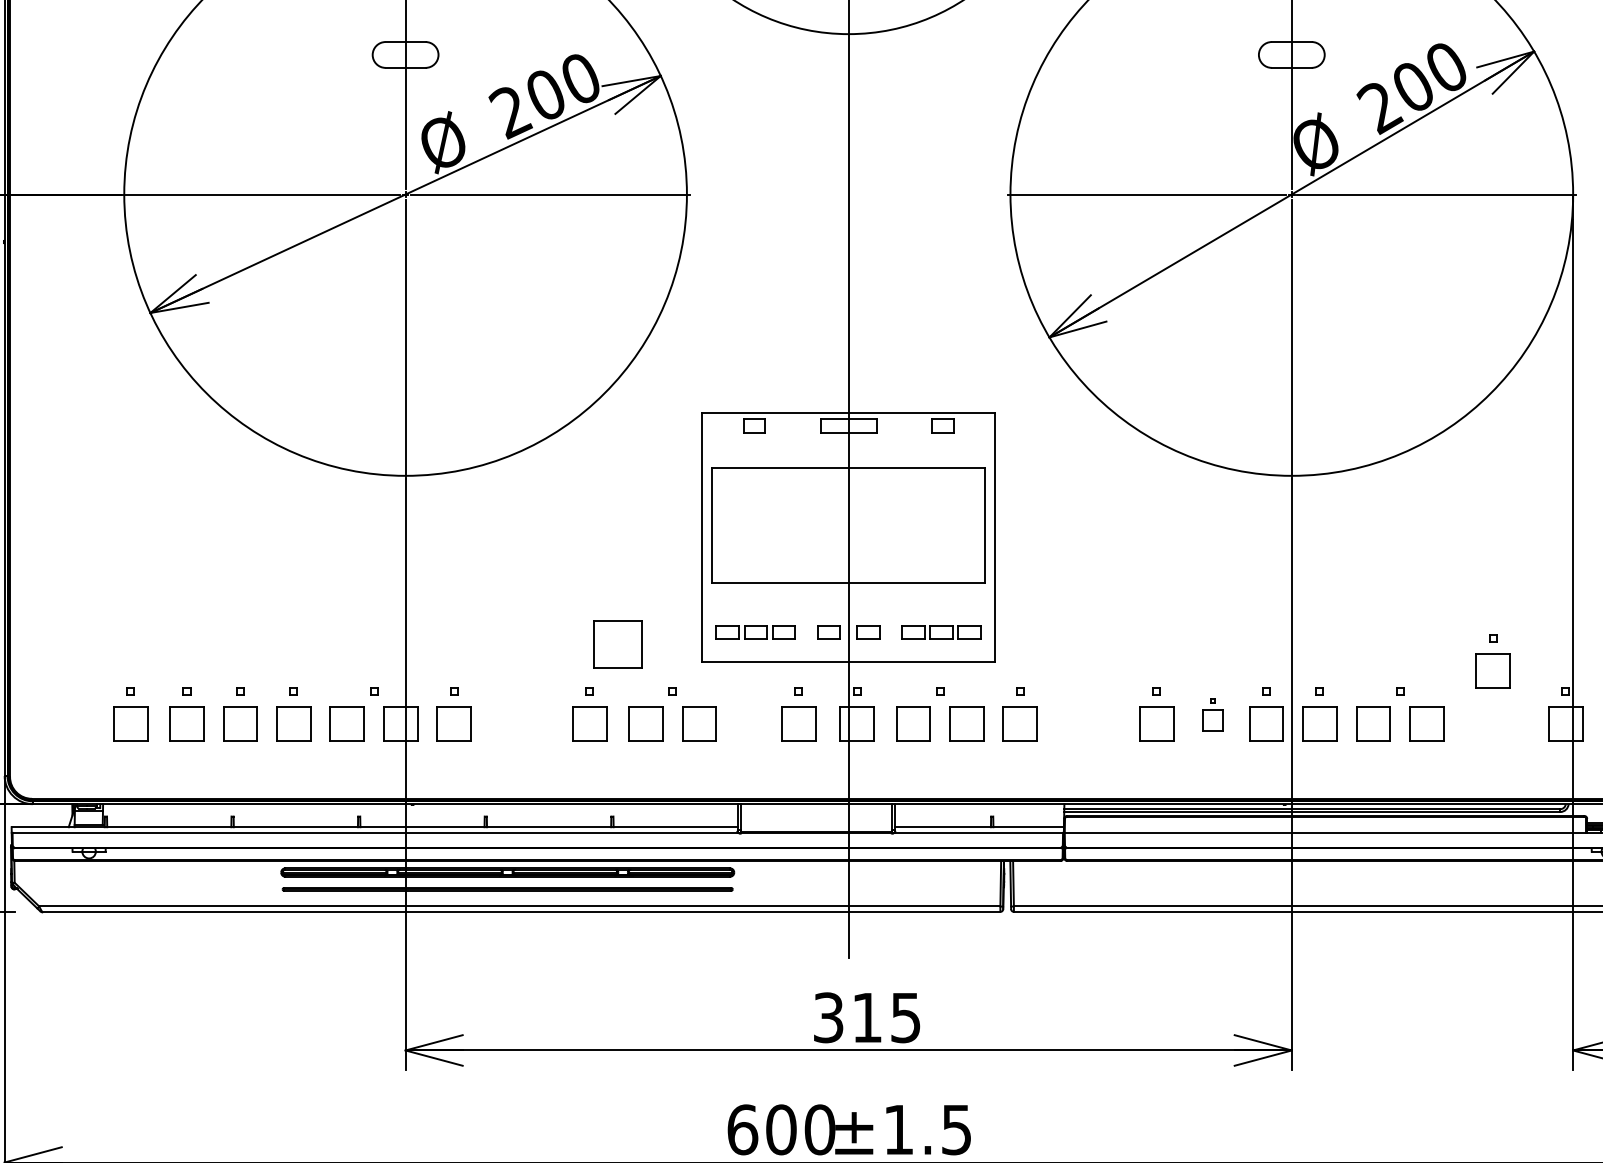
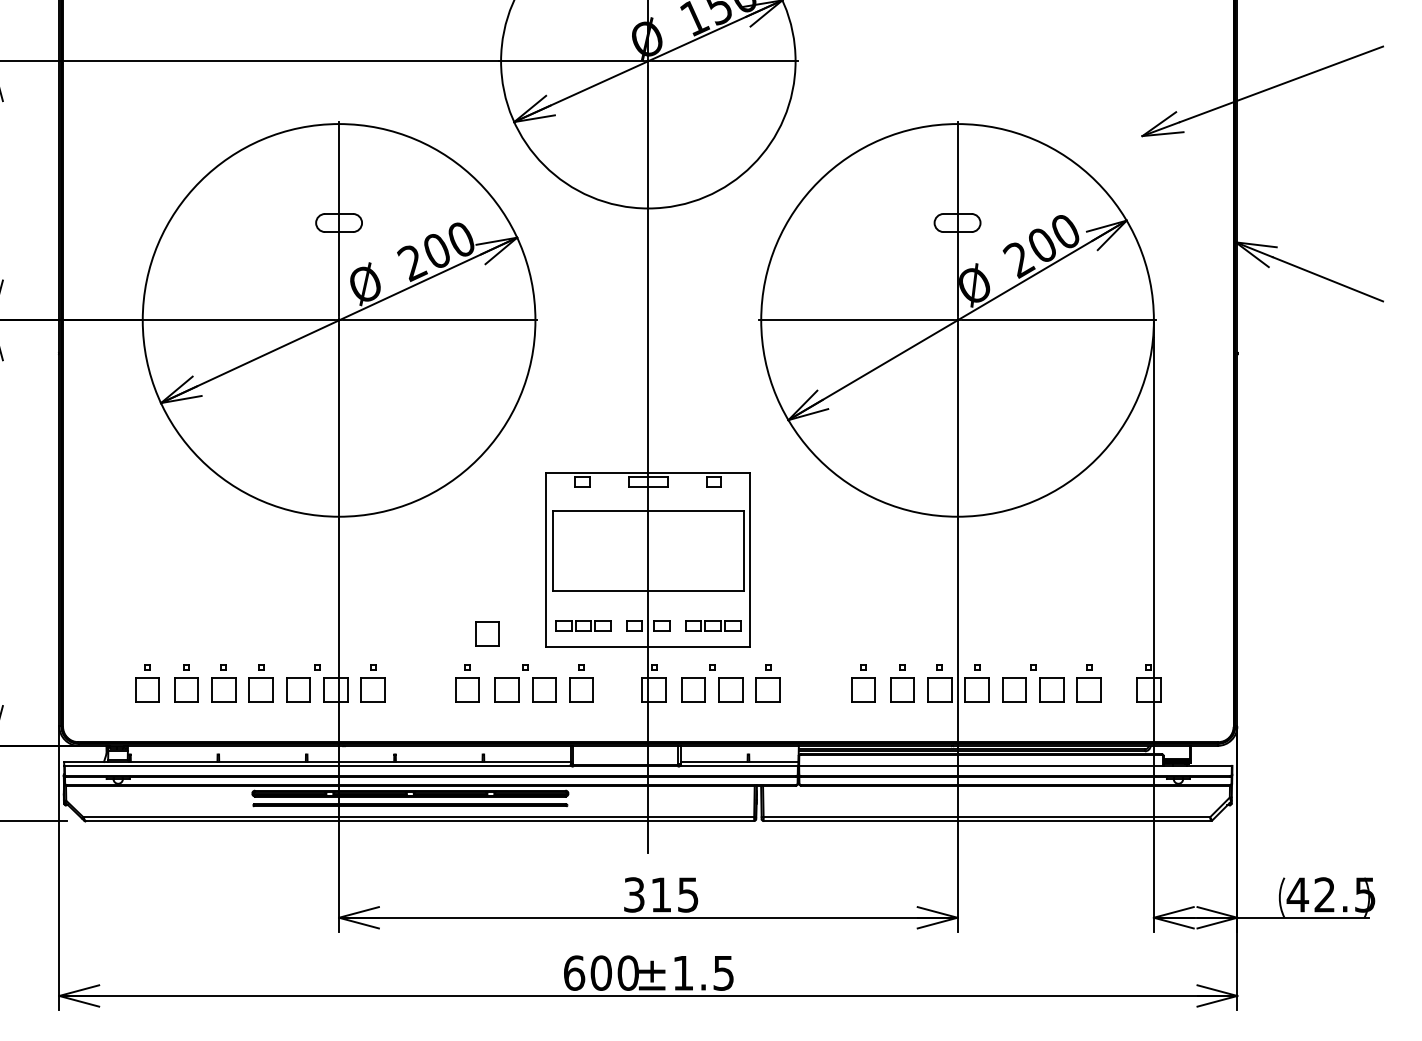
part: (618, 643) -> (487, 633), size x0.71
part: (1492, 661) -> (1088, 683), moved
part: (798, 714) -> (581, 683), moved
part: (1212, 714) -> (902, 683), size x1.67

